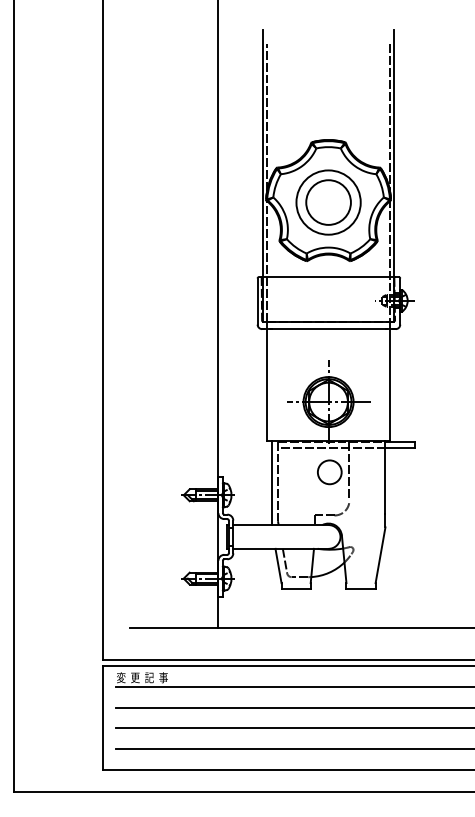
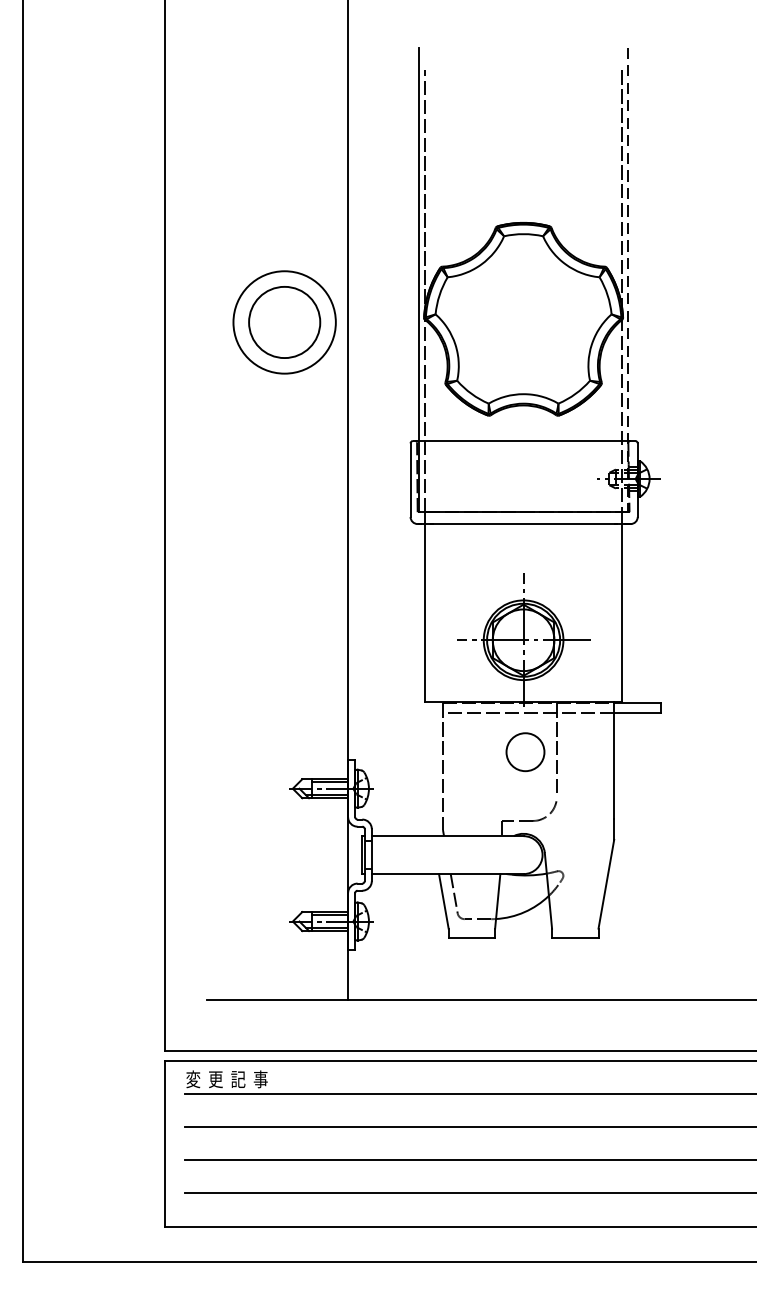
line: (394, 175) -> (628, 279), solid -> dashed
part: (328, 202) -> (284, 322), moved
line: (271, 482) -> (432, 768), removed

